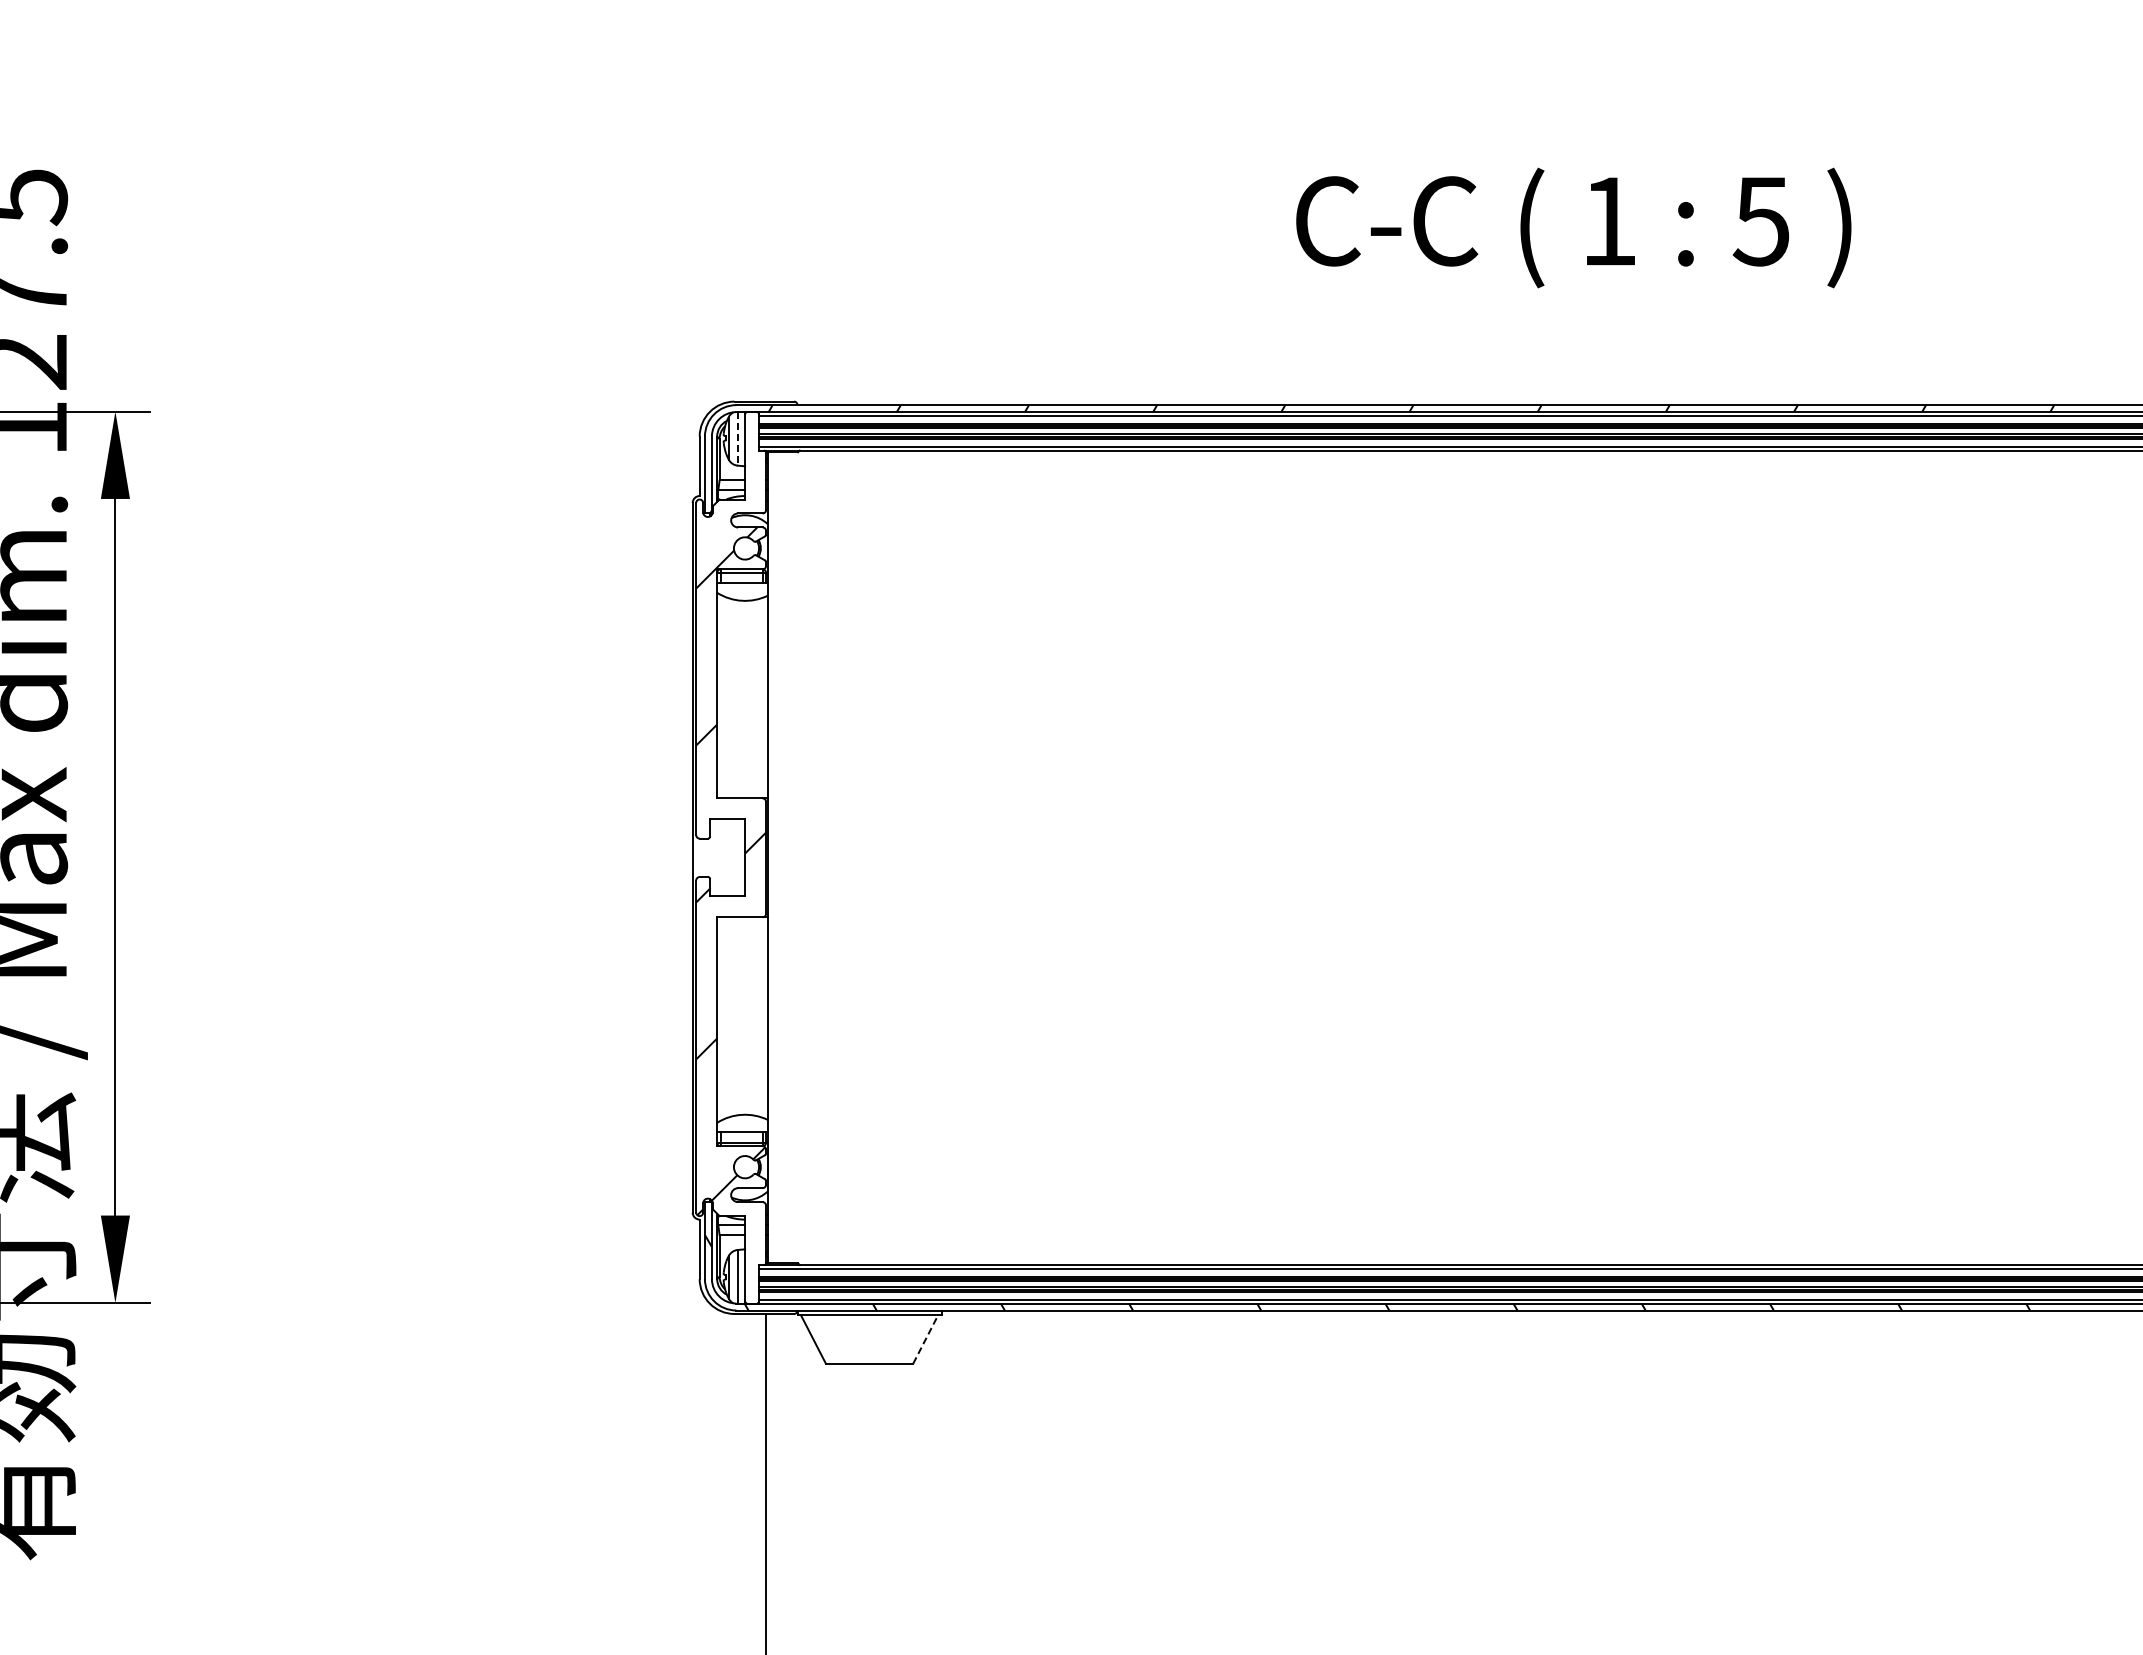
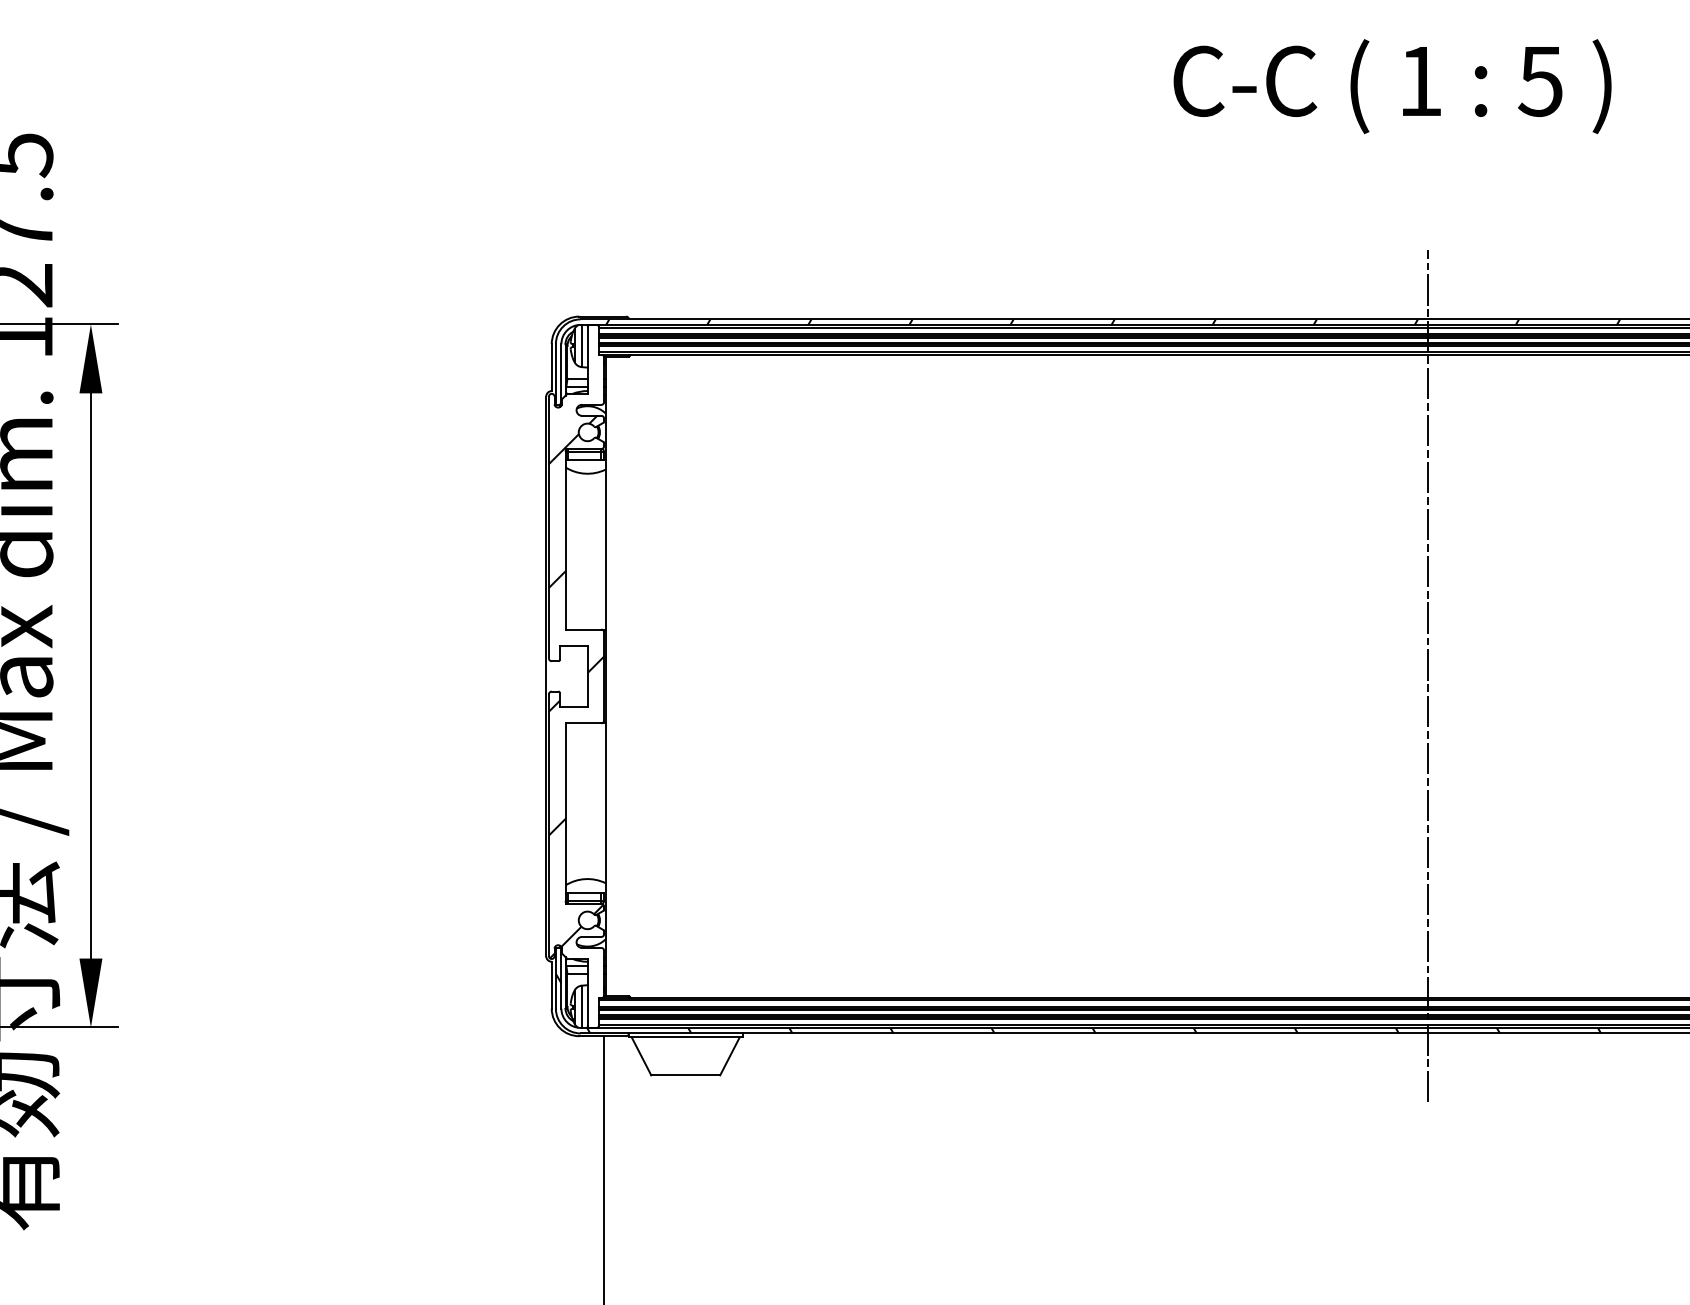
text: (1573, 227) -> (1392, 86), moved
line: (737, 438) -> (581, 345), dashed -> solid
line: (1811, 857) -> (1428, 676), added
line: (925, 1339) -> (729, 1056), dashed -> solid

